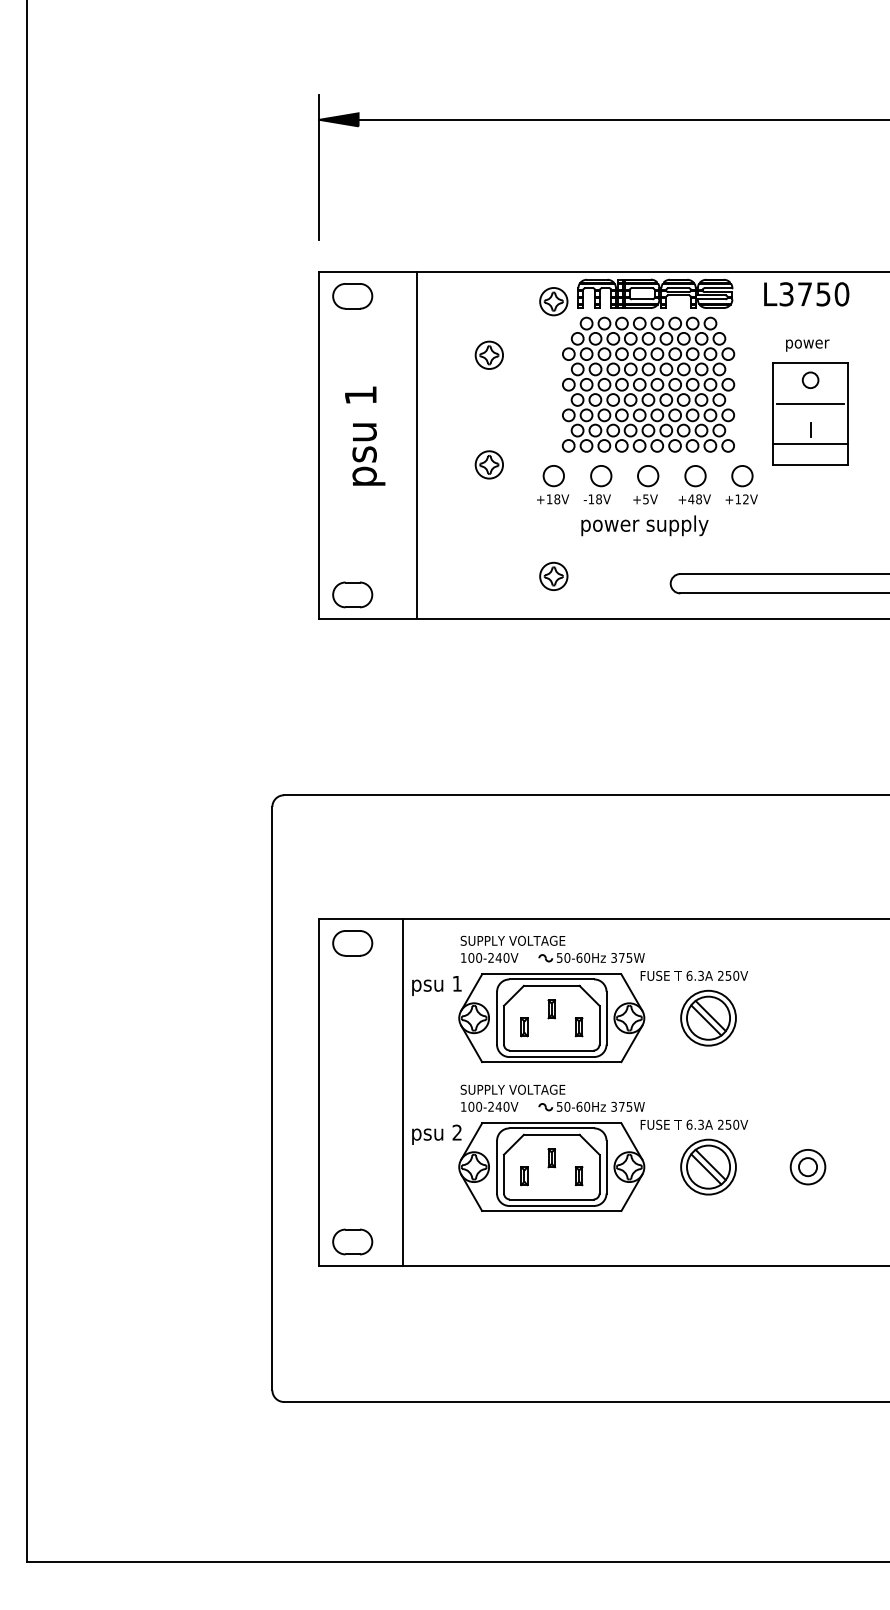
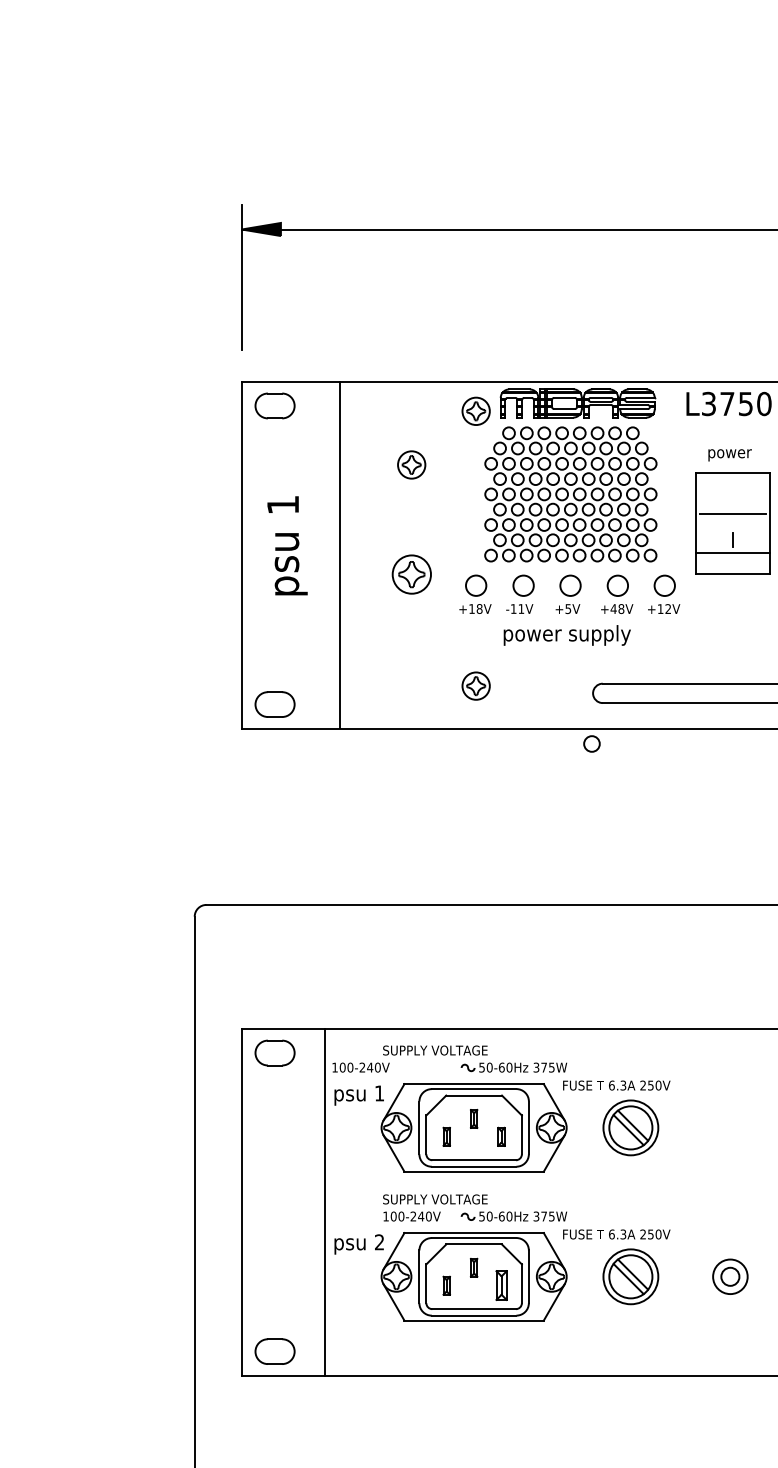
circle: (810, 379) -> (591, 743), moved
part: (488, 464) -> (410, 574), size x1.4
text: (598, 499) -> (520, 609), -18V -> -11V
text: (489, 957) -> (360, 1067), moved
part: (578, 1176) -> (500, 1286), size x1.6

